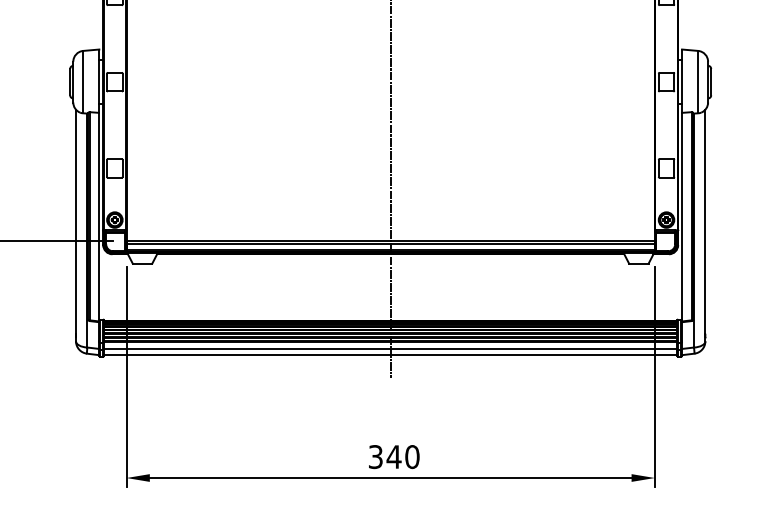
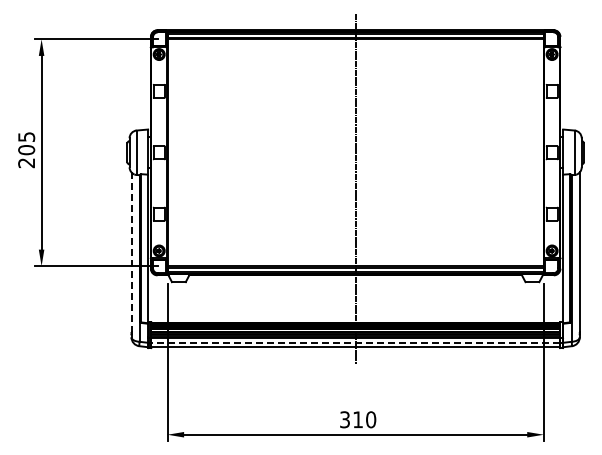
line: (75, 222) -> (131, 252), solid -> dashed
line: (390, 348) -> (355, 342), solid -> dashed
text: (393, 456) -> (357, 419), 340 -> 310

